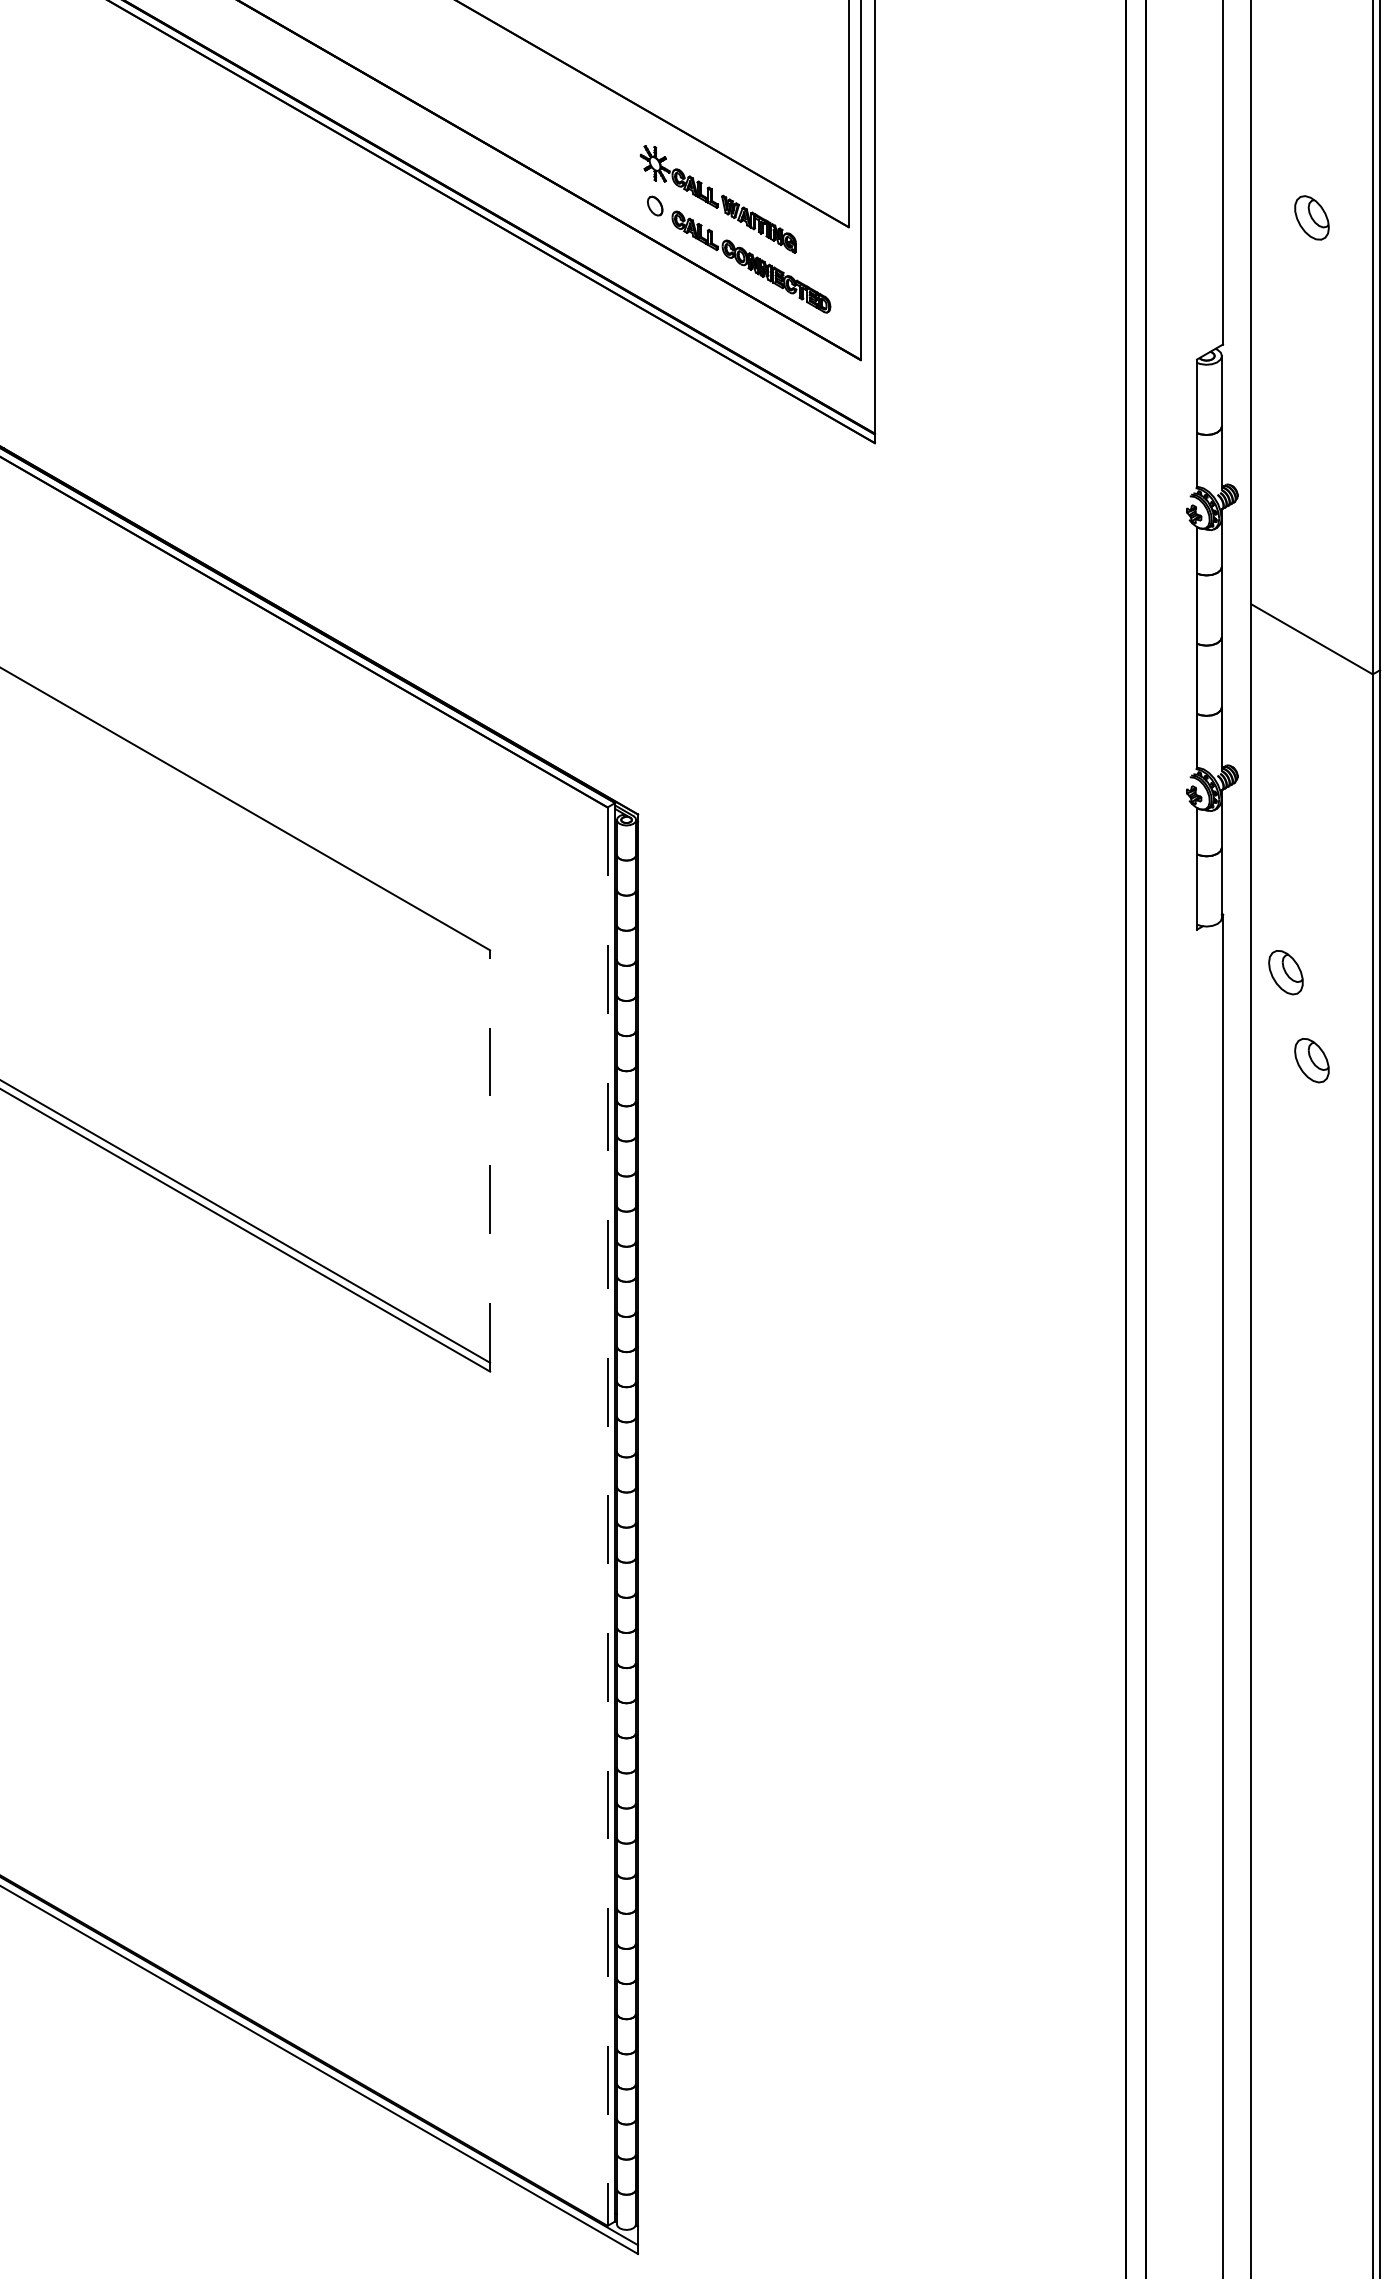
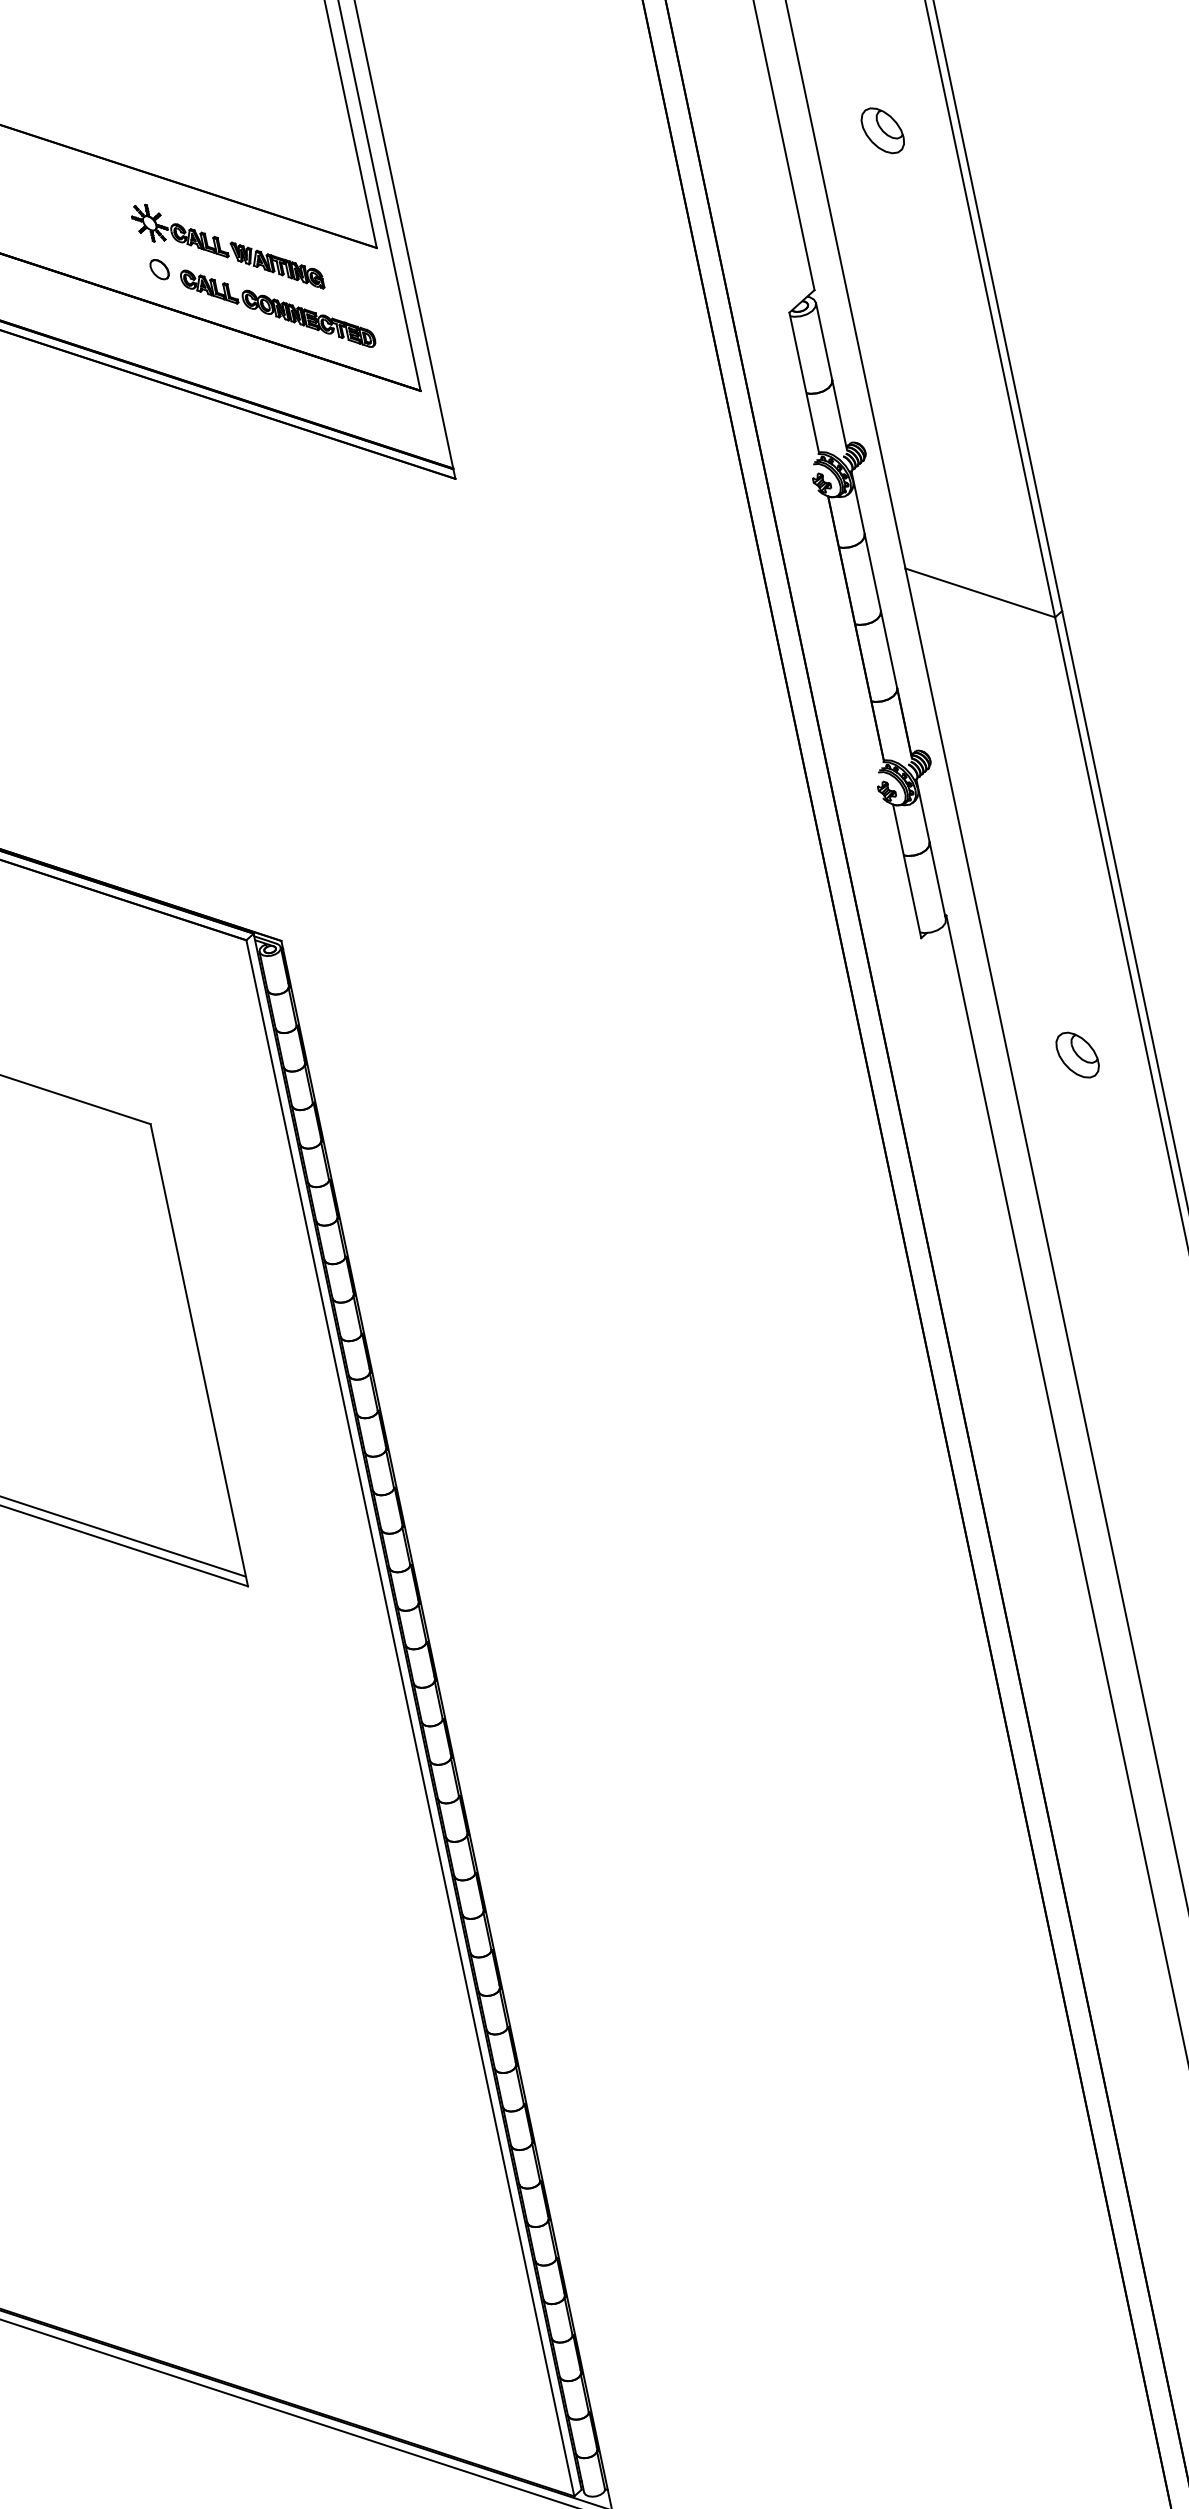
part: (1285, 972) -> (1028, 964), removed
line: (490, 1160) -> (199, 1354), dashed -> solid
line: (607, 1517) -> (410, 1719), dashed -> solid

